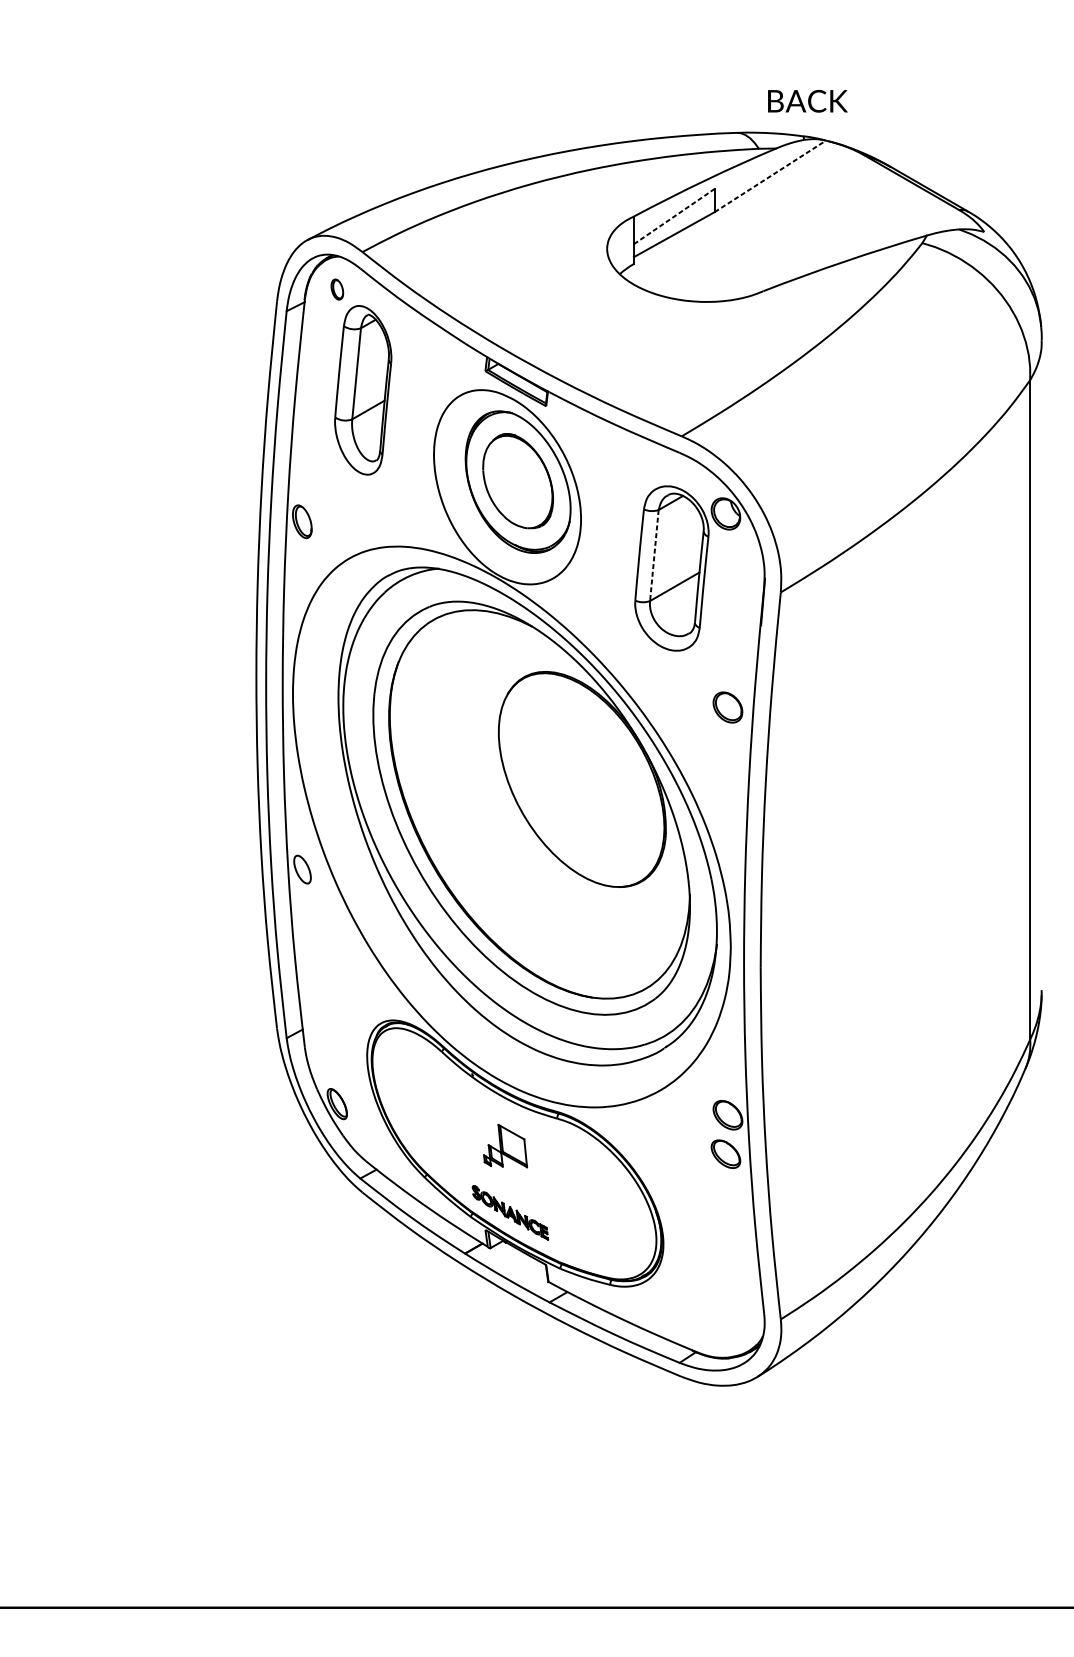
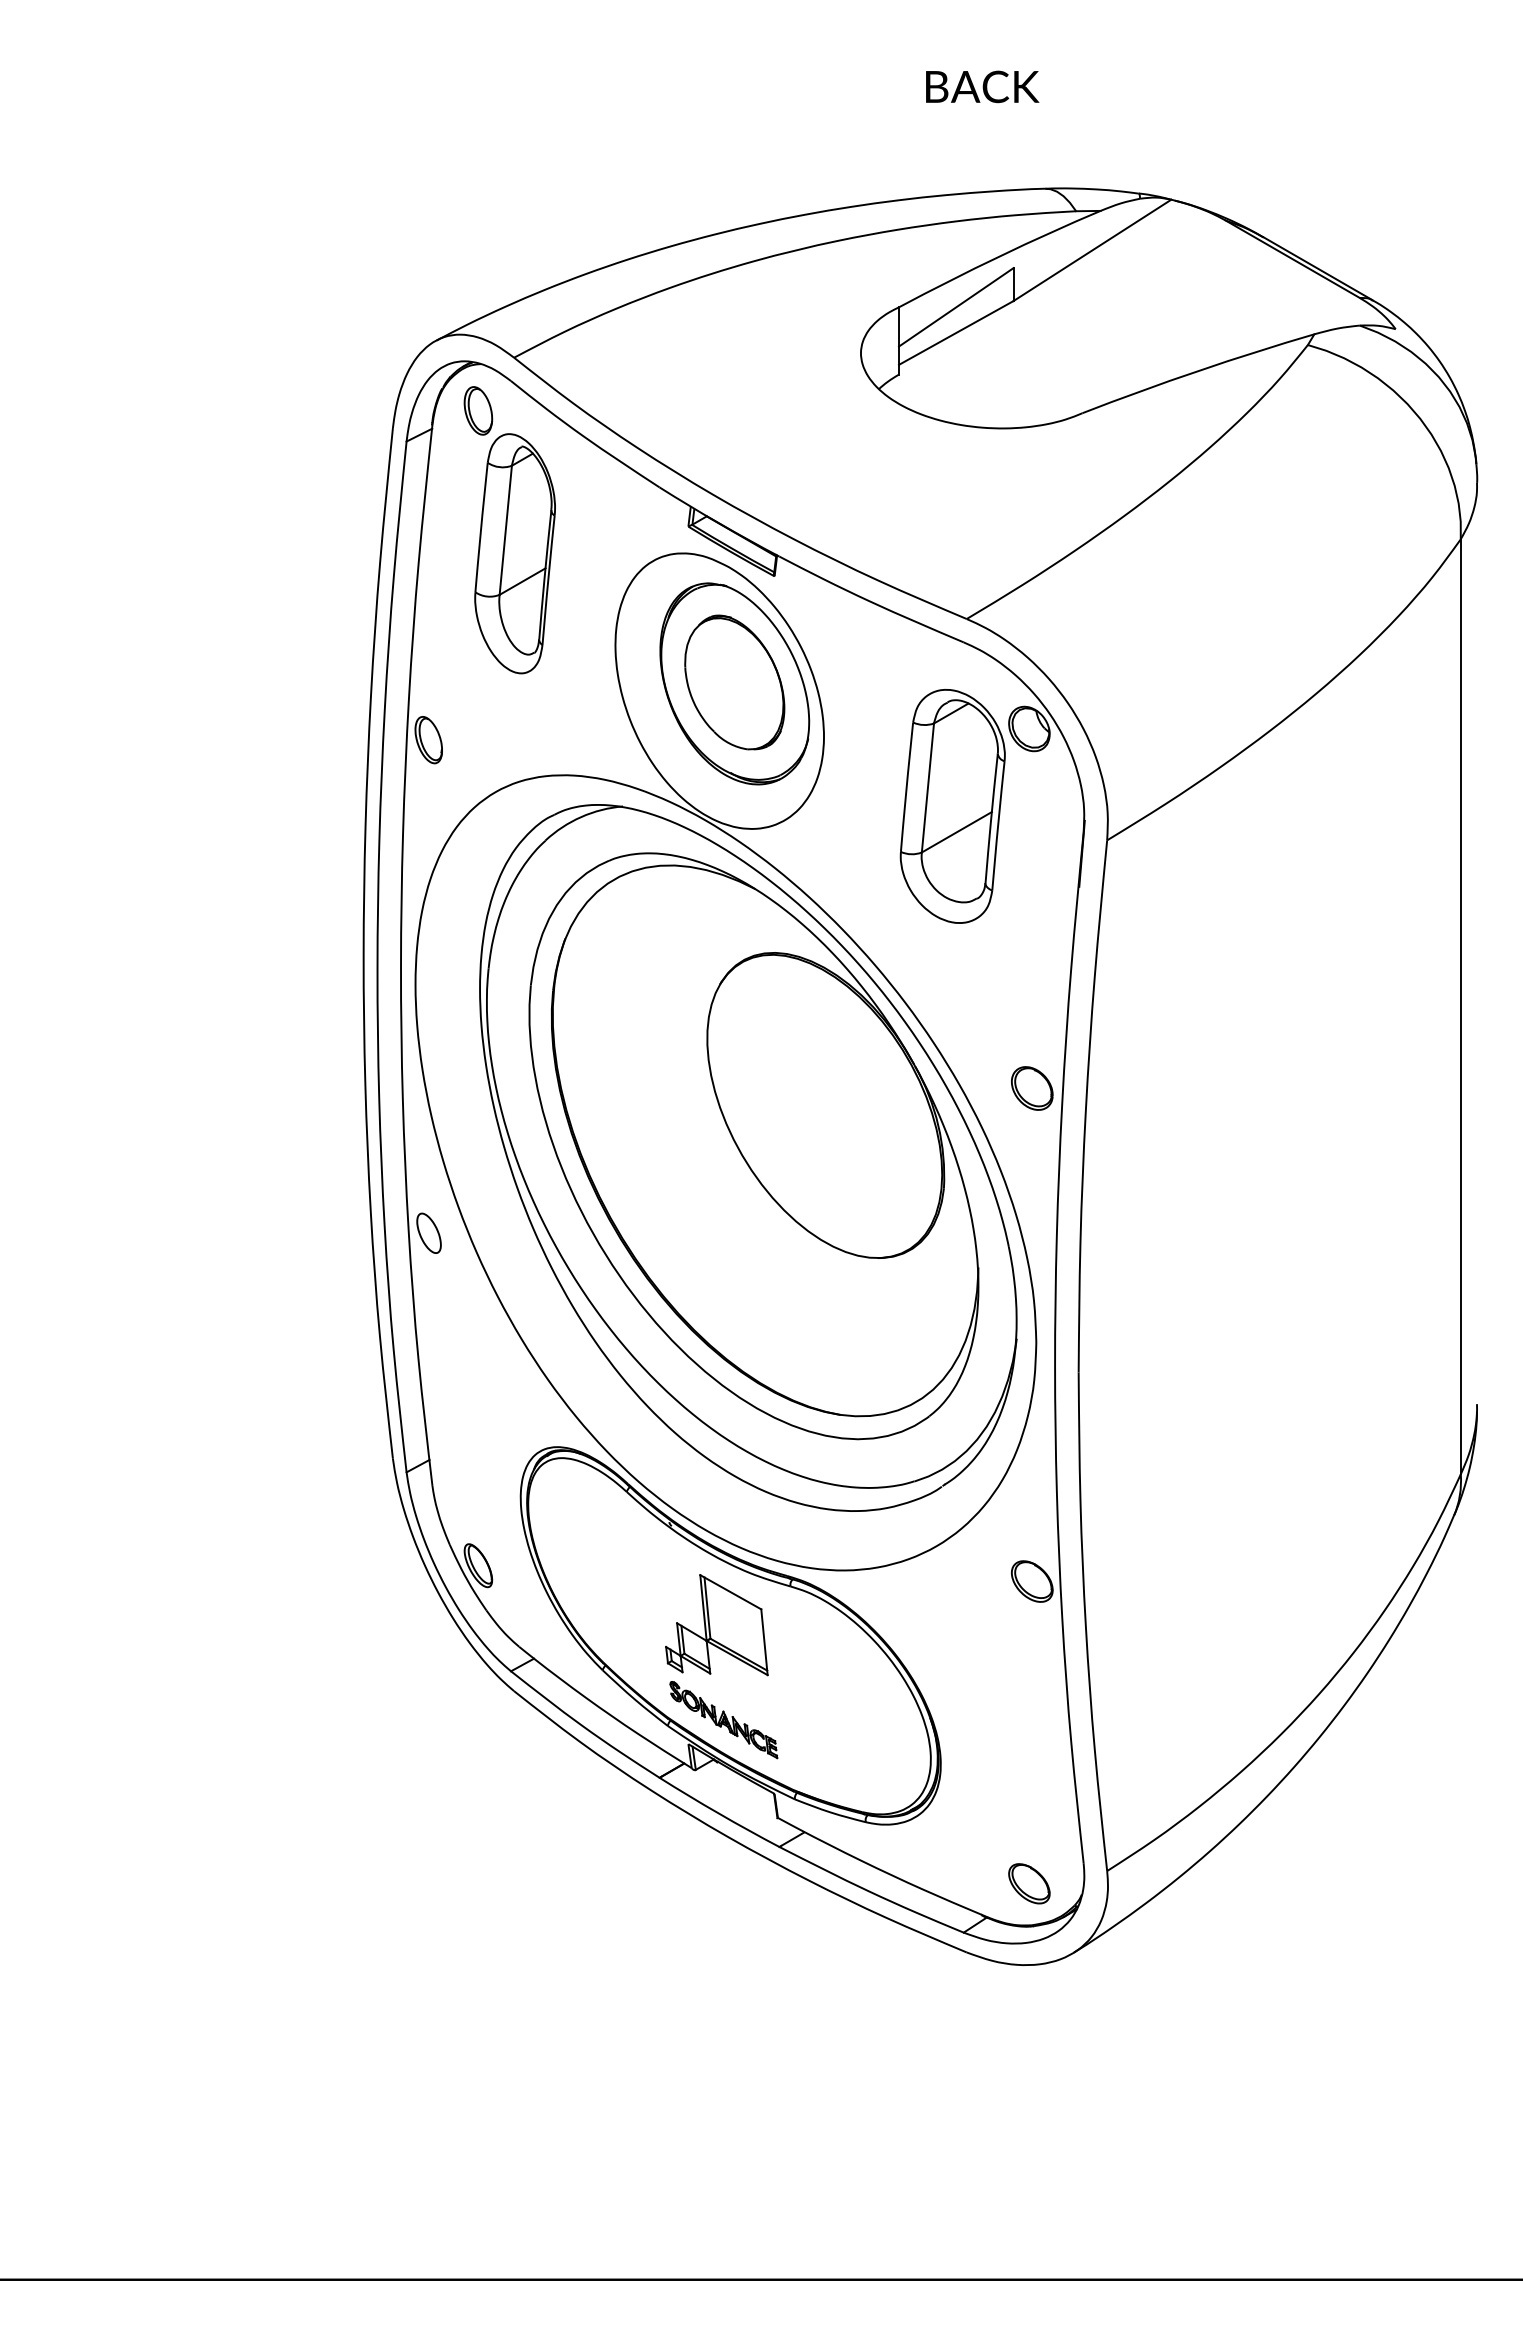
text: (807, 100) -> (982, 86), moved
line: (770, 176) -> (1092, 250), dashed -> solid
line: (674, 216) -> (956, 307), dashed -> solid
part: (337, 289) -> (478, 410), size x1.67
line: (654, 555) -> (927, 787), dashed -> solid
part: (728, 707) -> (1032, 1088), moved
part: (505, 1146) -> (716, 1625), size x1.67
part: (726, 1153) -> (1029, 1883), moved

